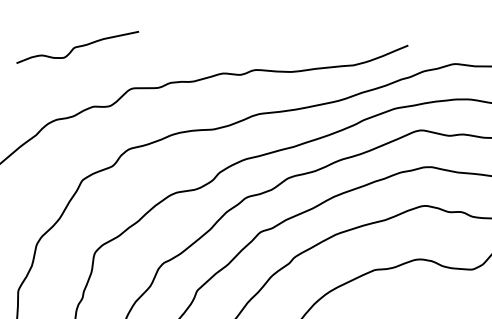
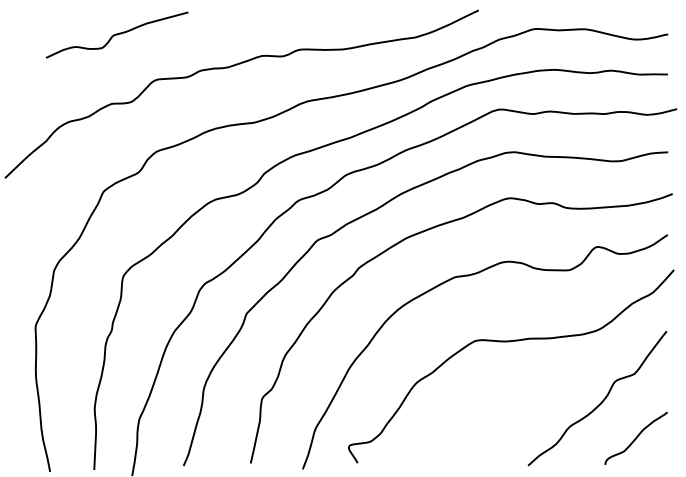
curve: (77, 46) -> (116, 34), moved

